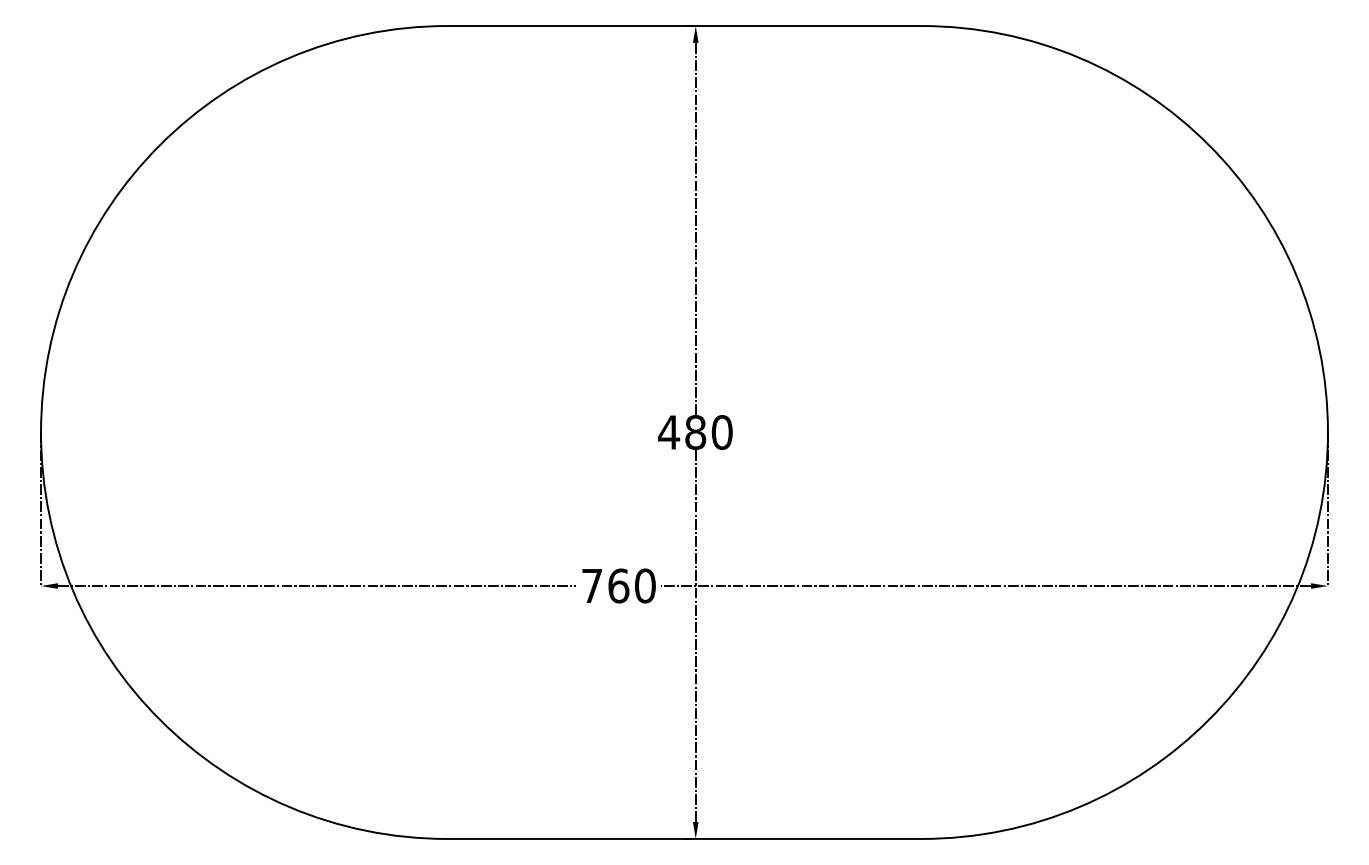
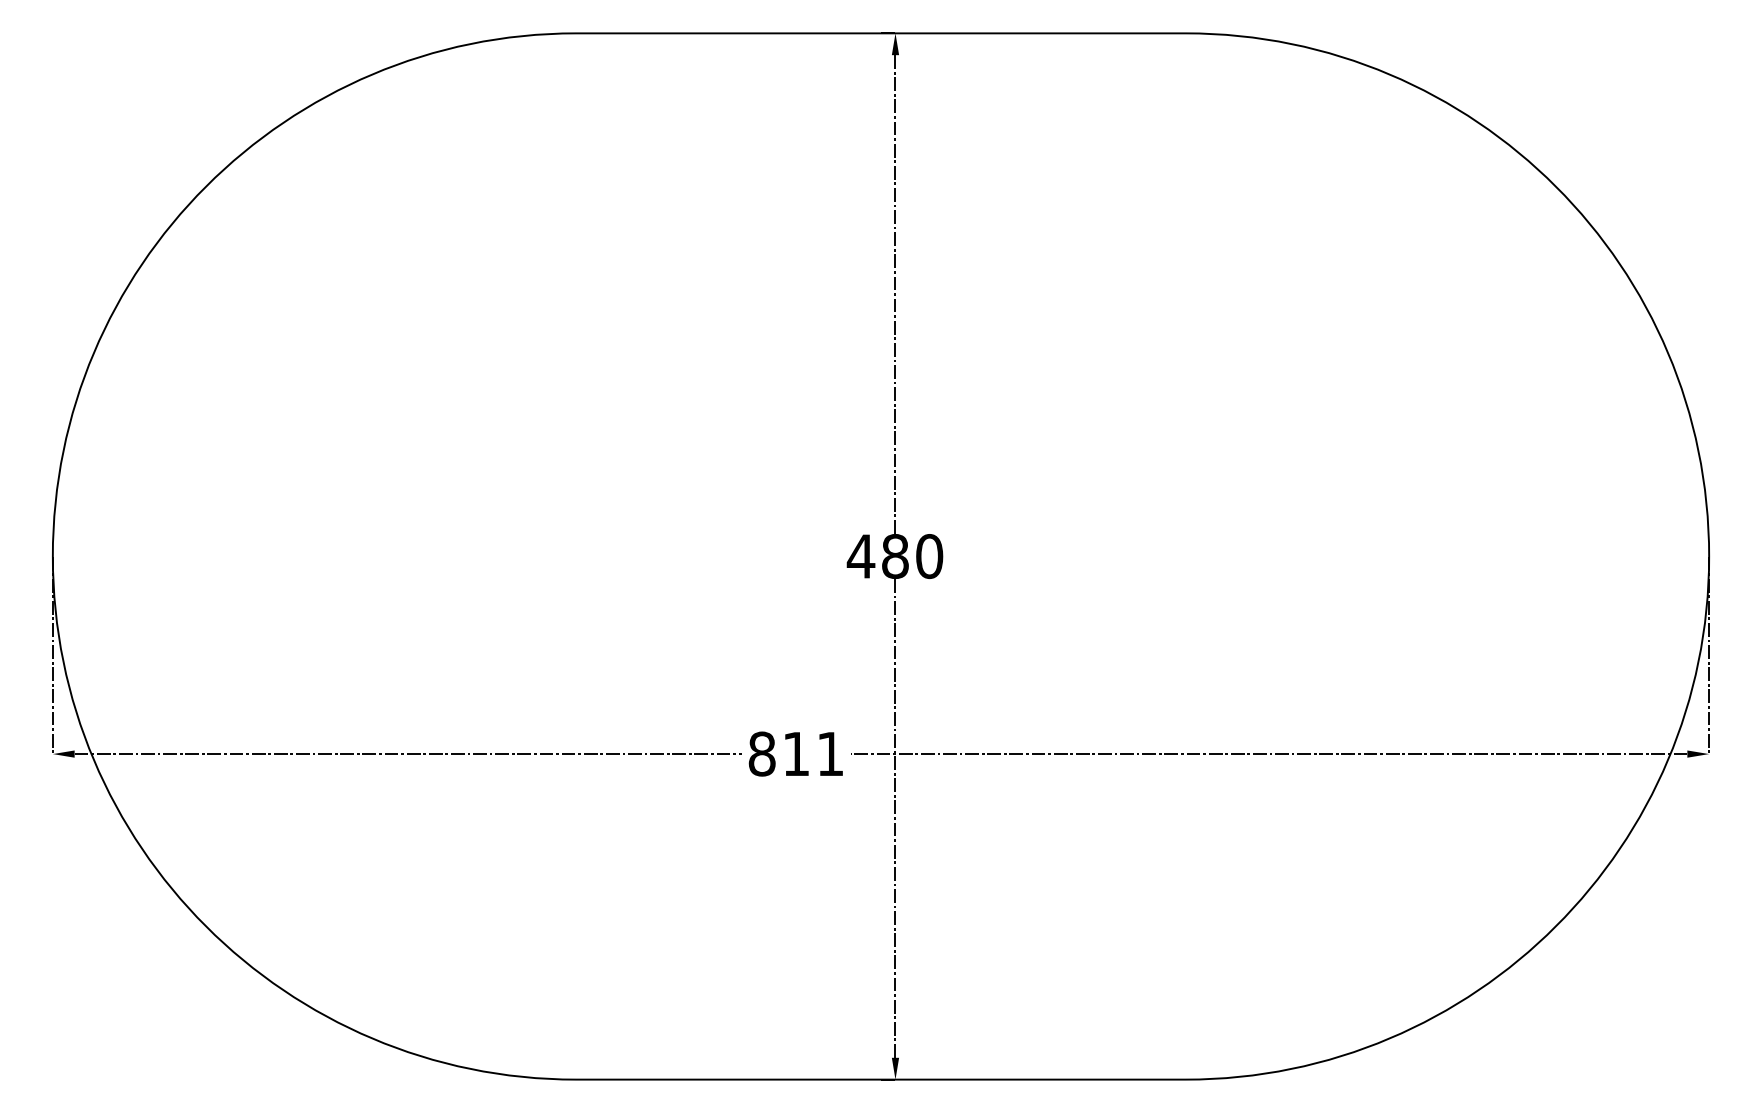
text: (618, 585) -> (796, 753), 760 -> 811

